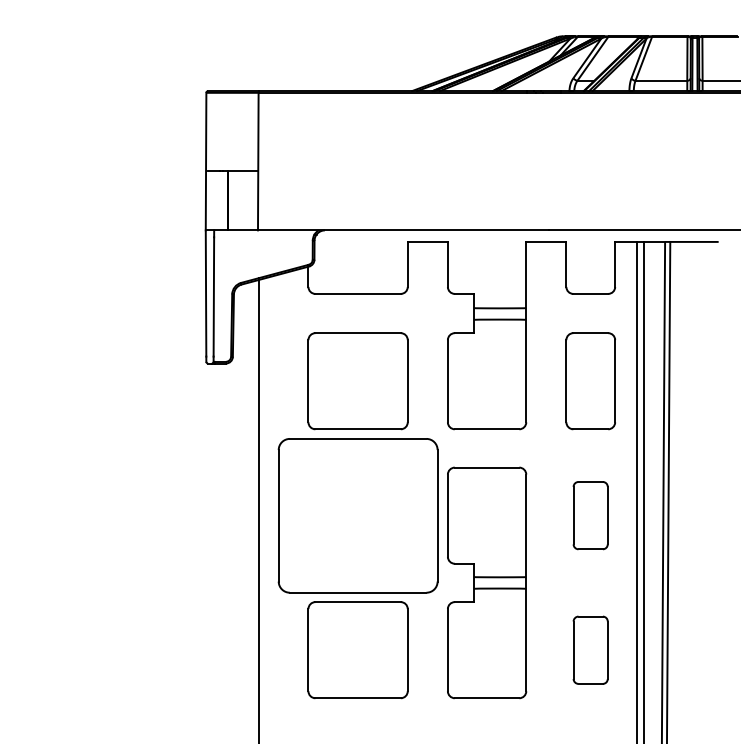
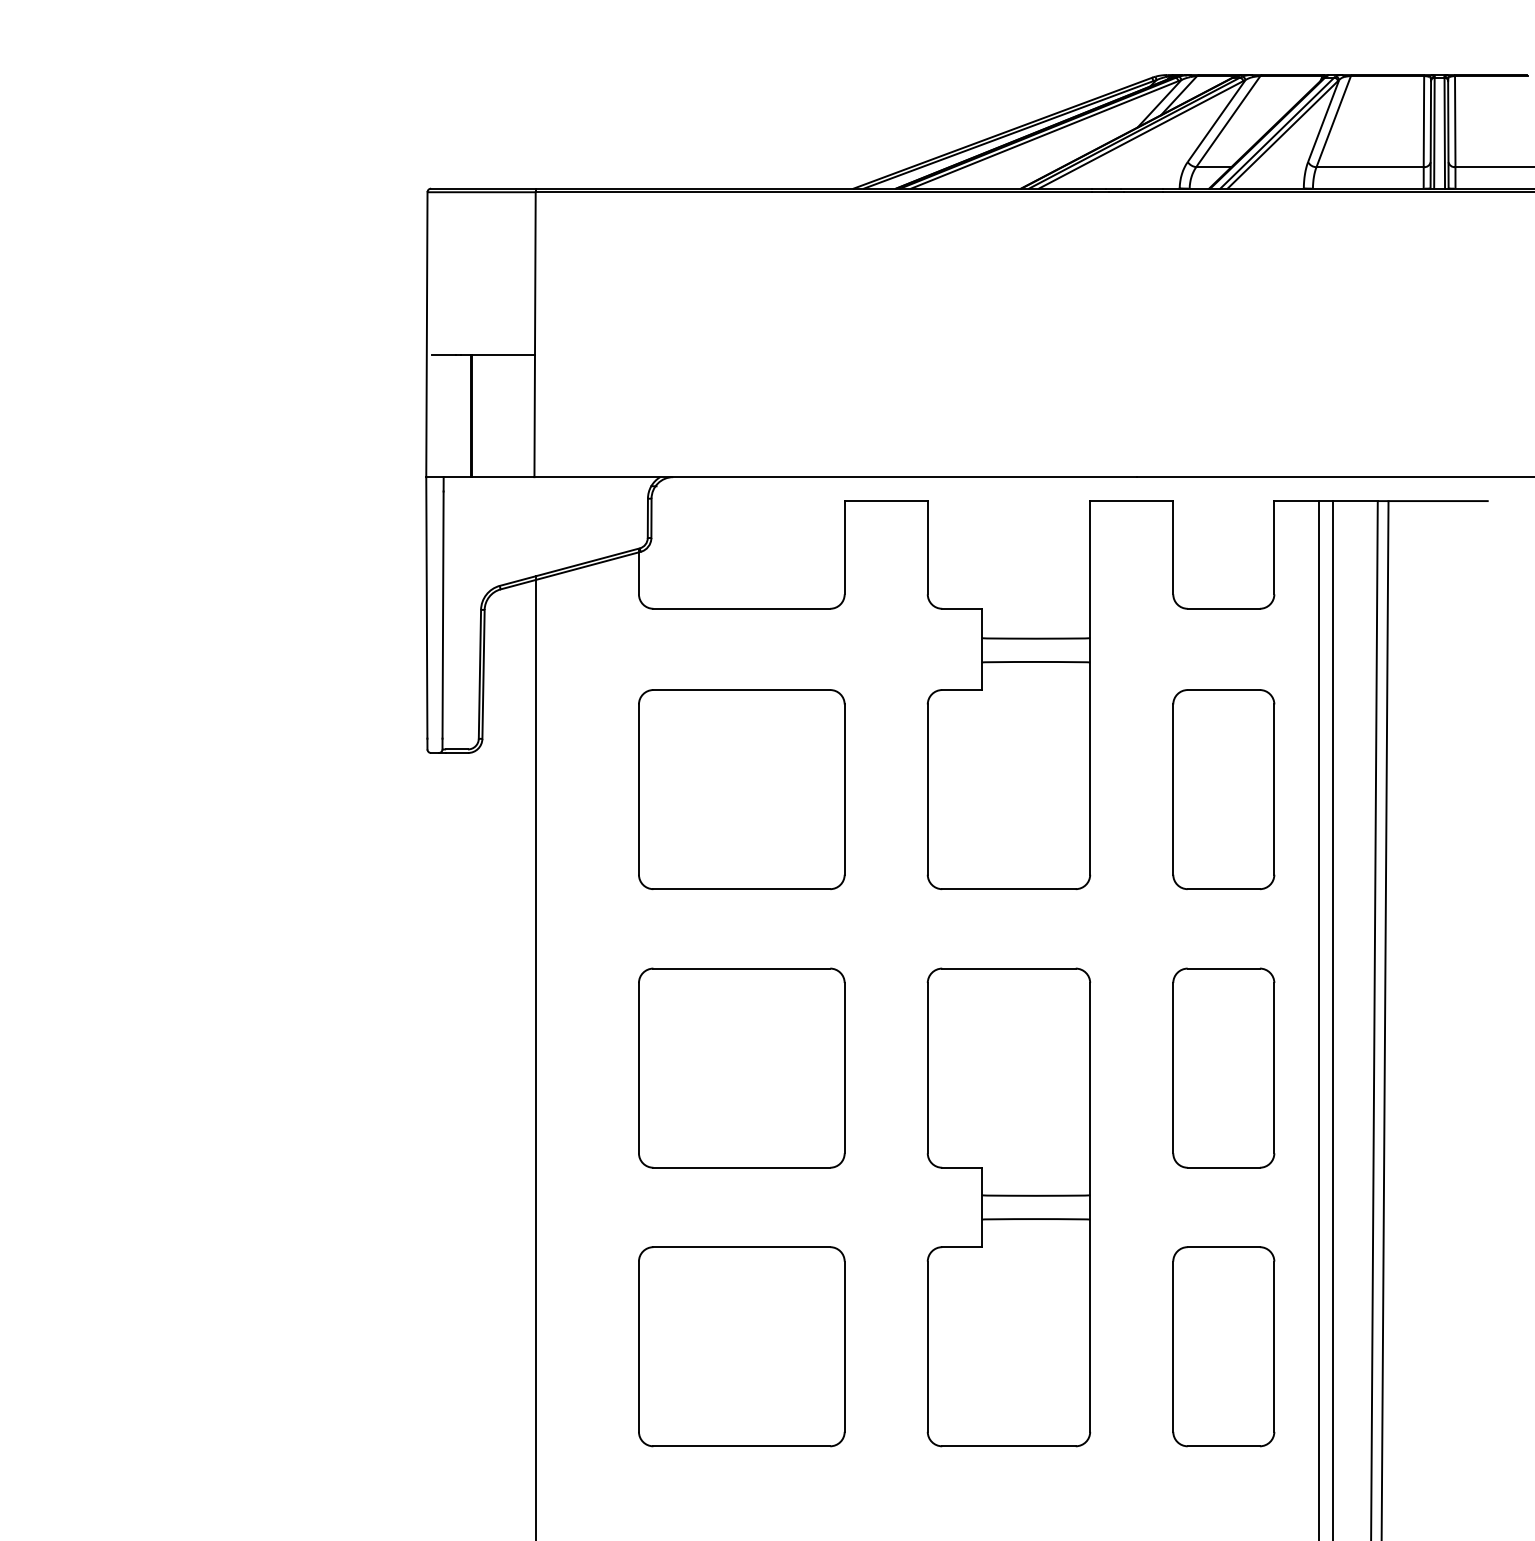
part: (357, 515) -> (740, 1067), size x0.62
part: (590, 515) -> (1223, 1067), size x1.43
part: (590, 650) -> (1223, 1347), size x1.43

